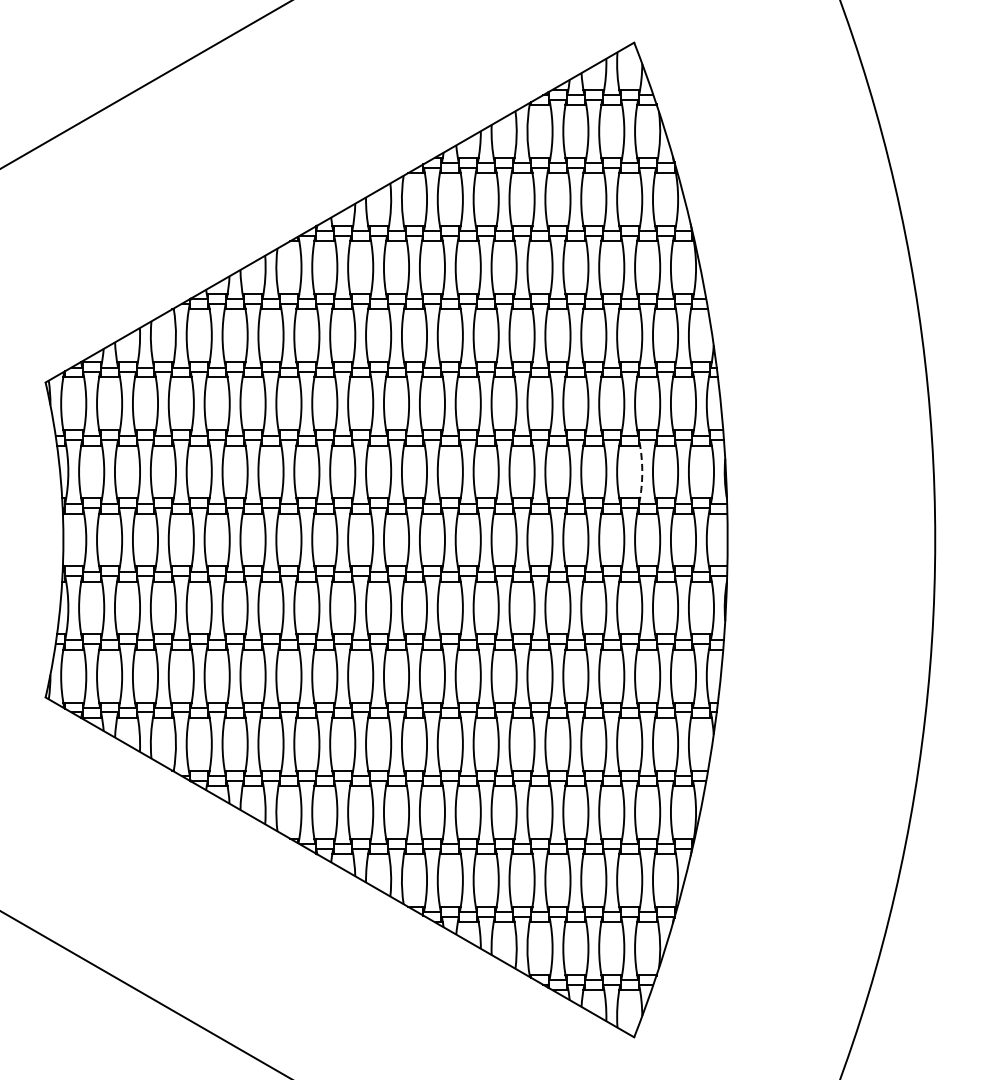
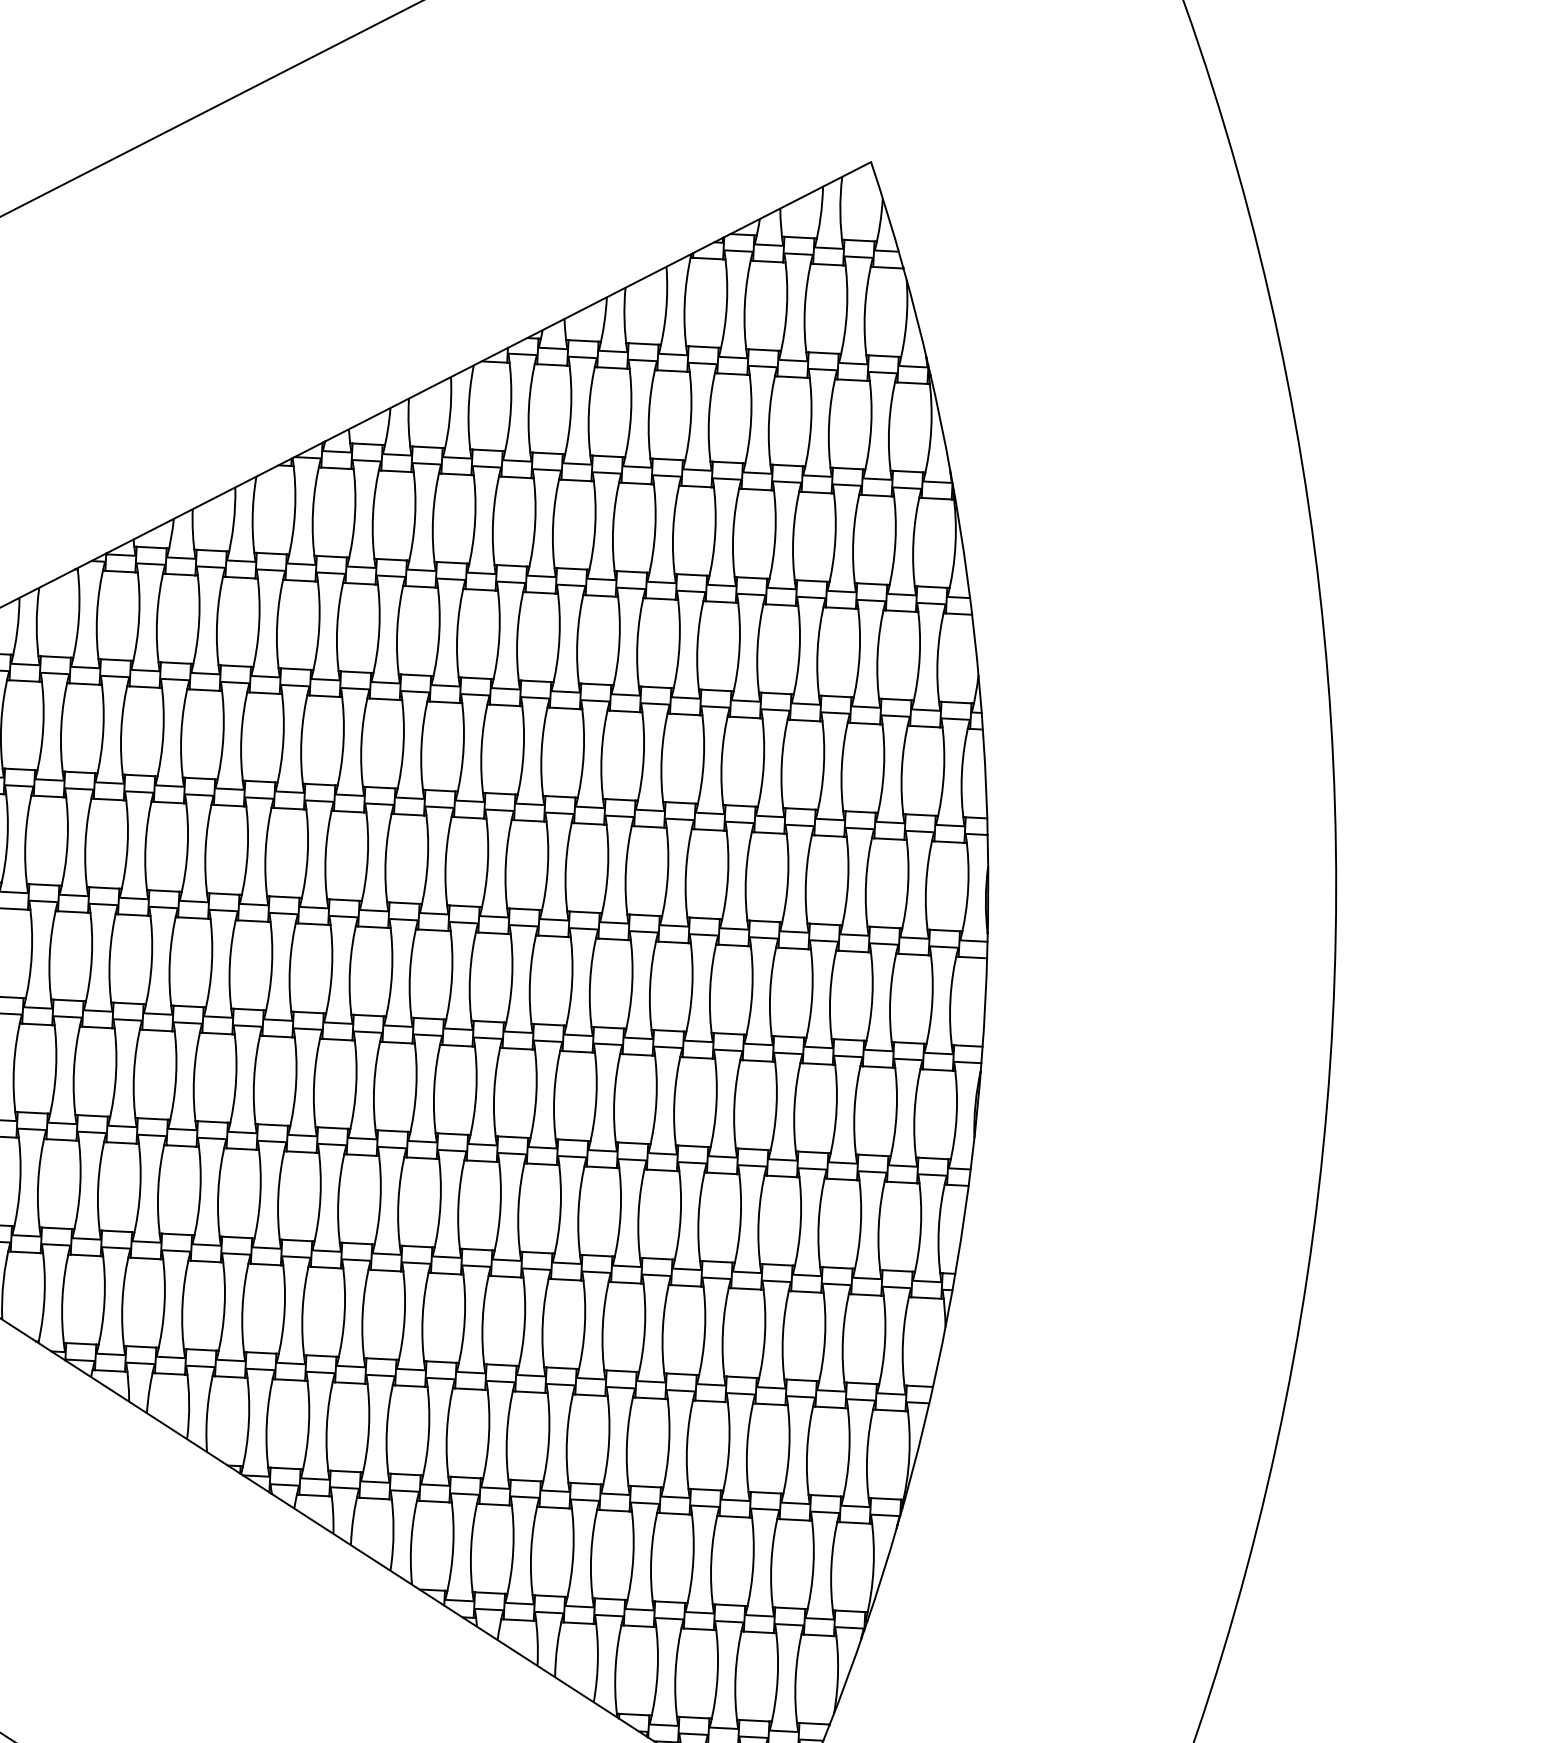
arc: (642, 471) -> (848, 880), dashed -> solid

